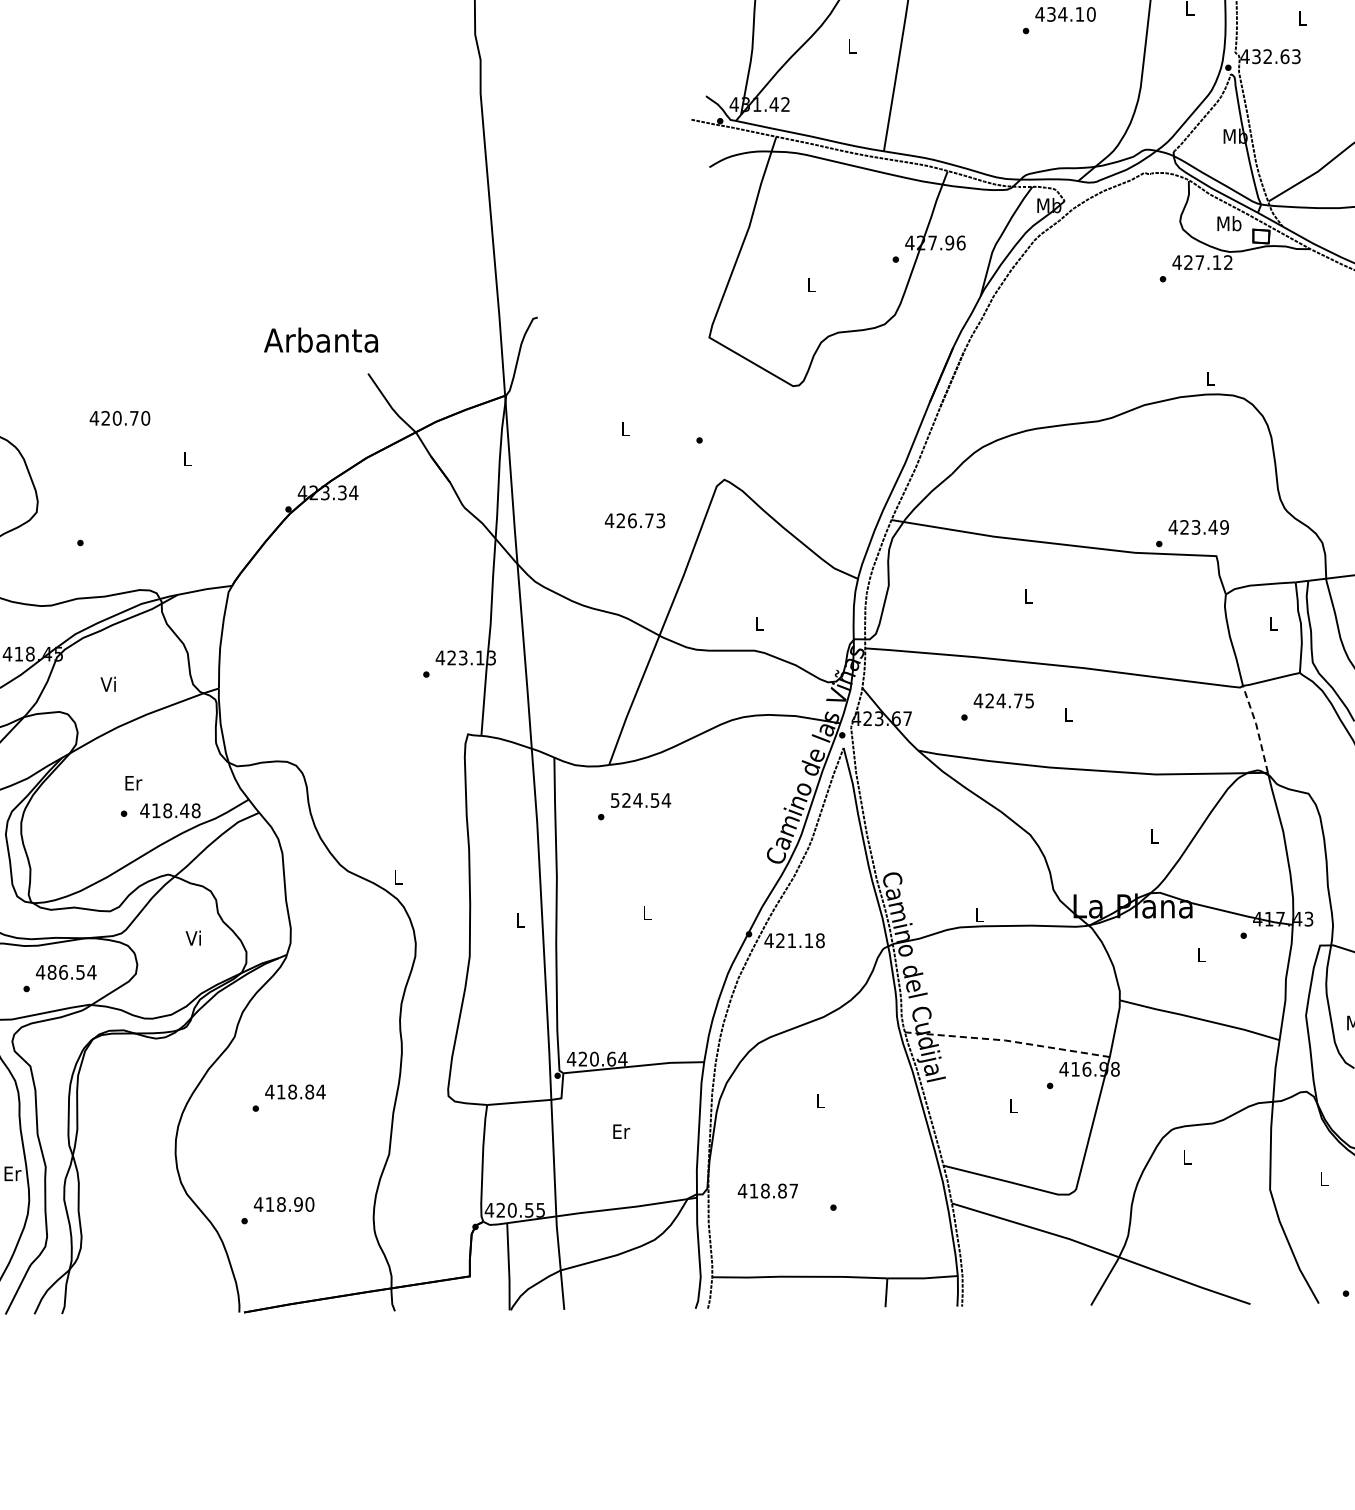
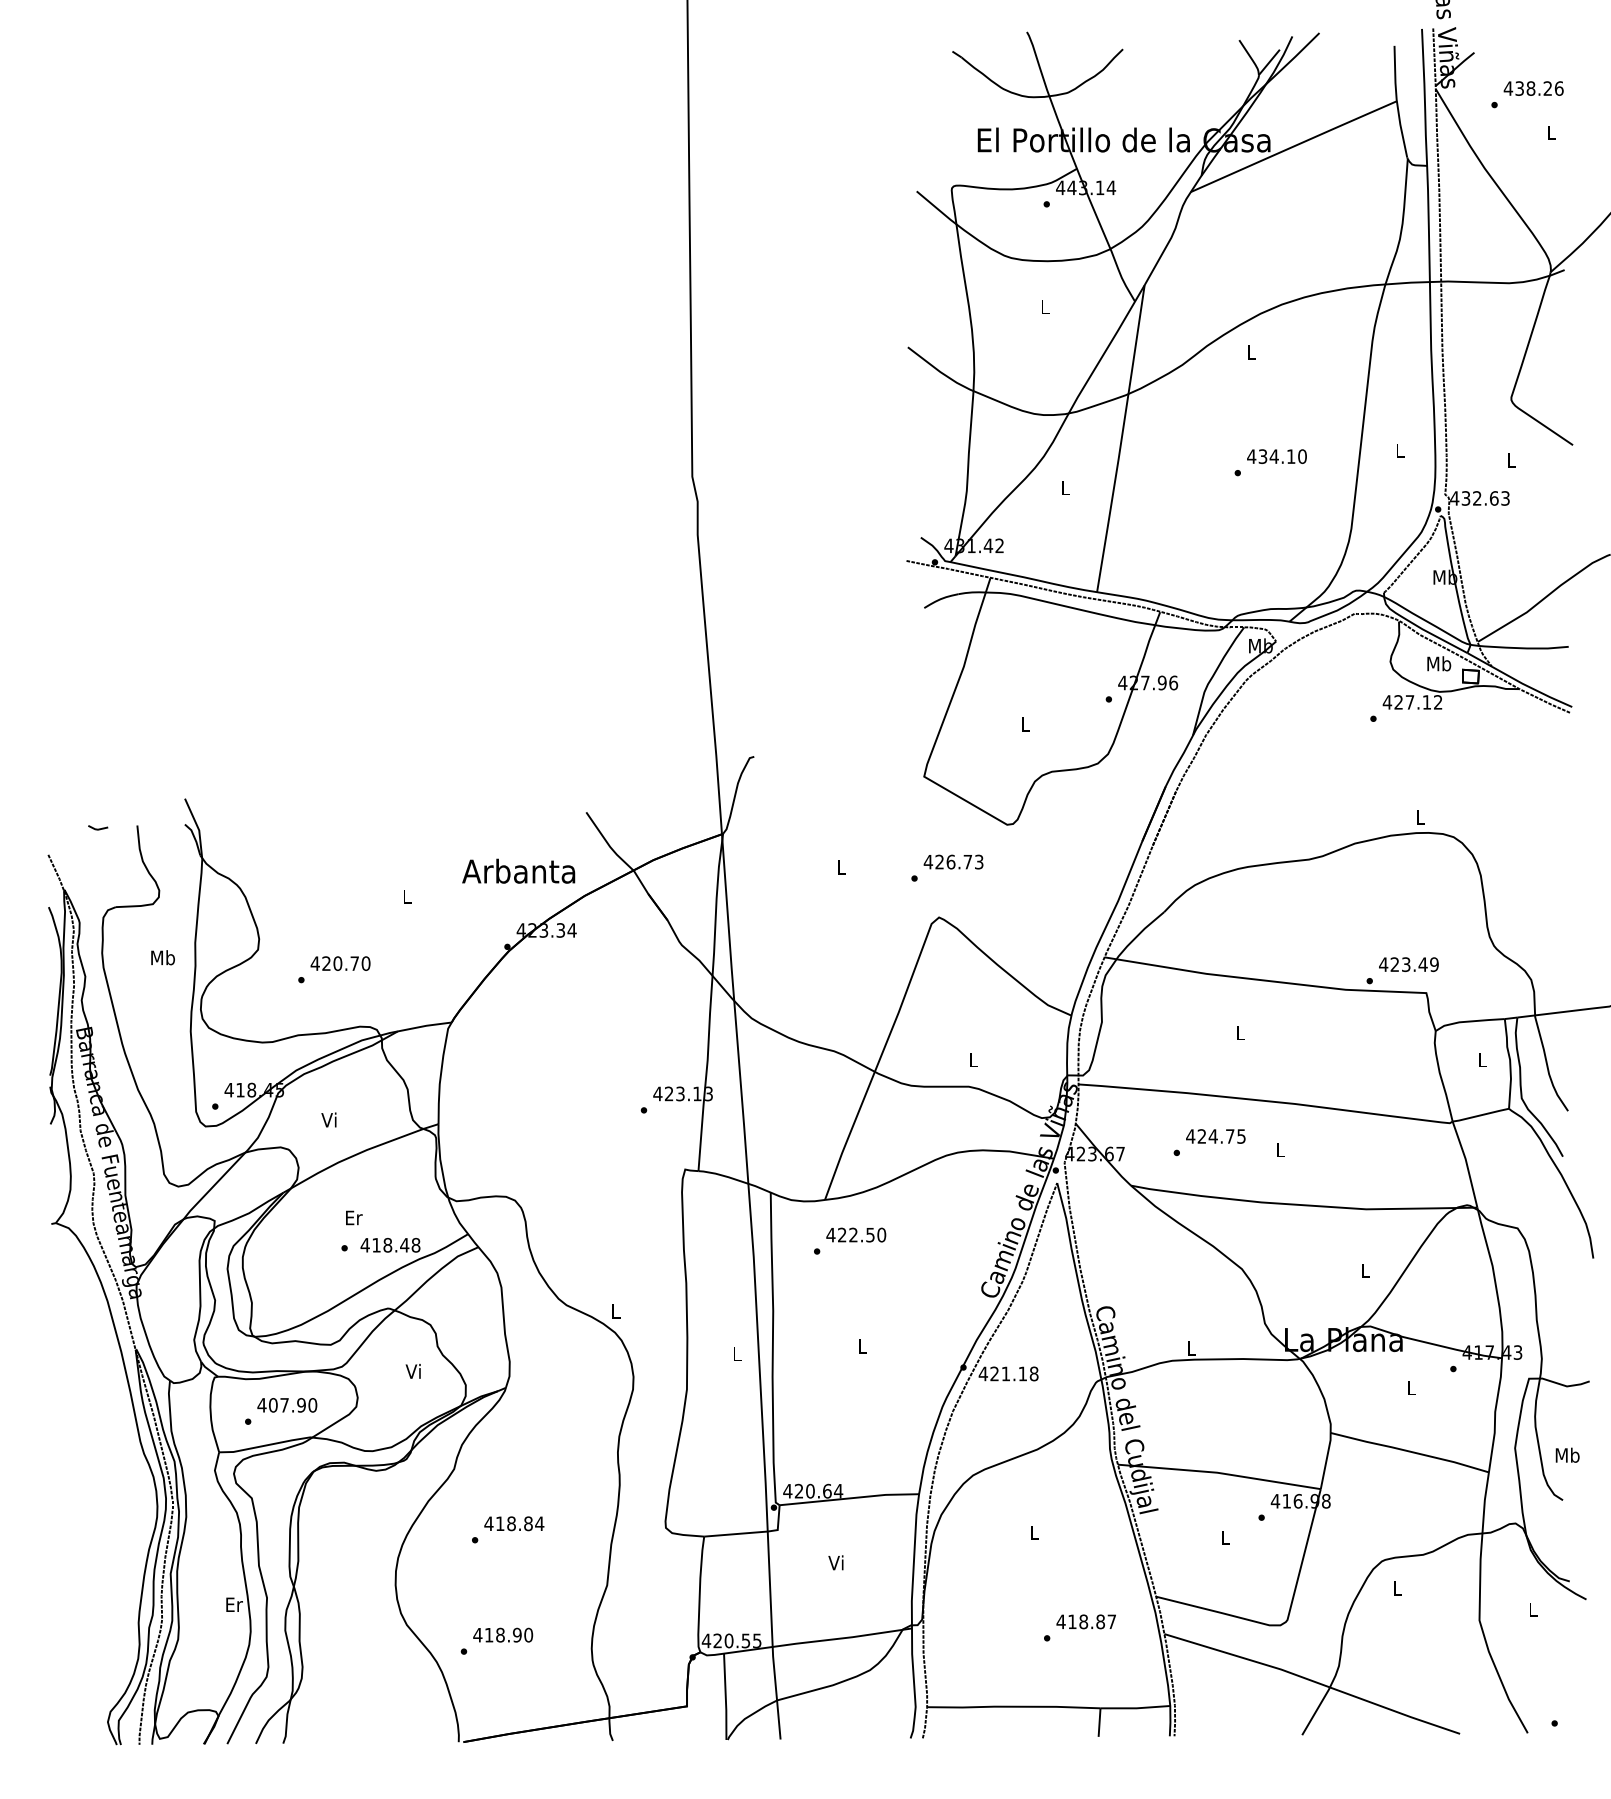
text: (320, 339) -> (518, 870), moved
text: (119, 418) -> (340, 963), moved
text: (634, 520) -> (953, 861), moved
line: (1256, 727) -> (1466, 1162), dashed -> solid
text: (640, 799) -> (856, 1234), 524.54 -> 422.50
text: (72, 972) -> (293, 1405), 486.54 -> 407.90
line: (1007, 1041) -> (1219, 1473), dashed -> solid
text: (620, 1131) -> (836, 1562), Er -> Vi
text: (767, 1190) -> (1085, 1621), moved

